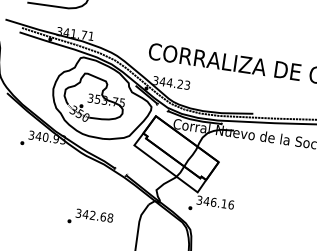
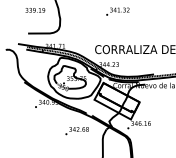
text: (89, 218) -> (76, 131), moved

